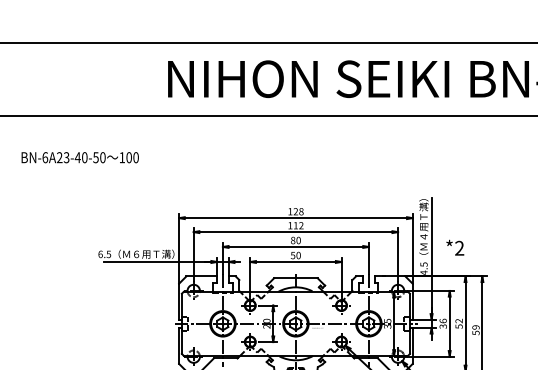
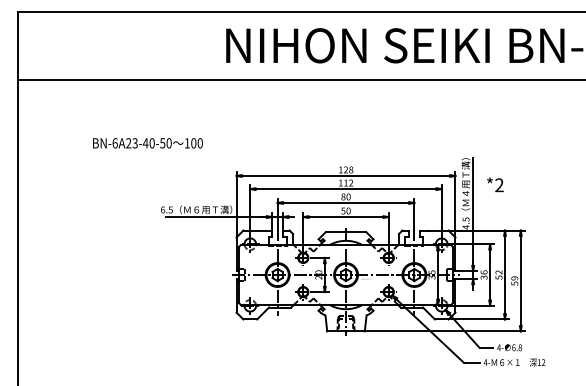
text: (79, 157) -> (147, 143), moved
text: (455, 247) -> (495, 184), moved

